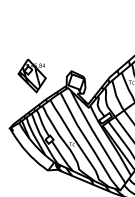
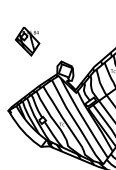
part: (31, 76) -> (27, 41), moved

